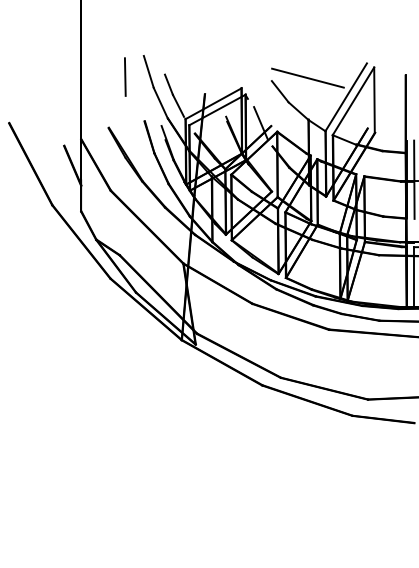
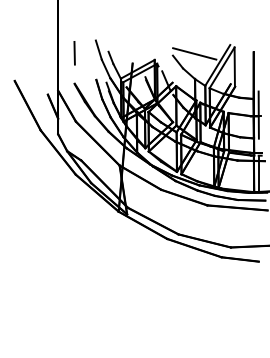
line: (124, 77) -> (74, 53), moved

